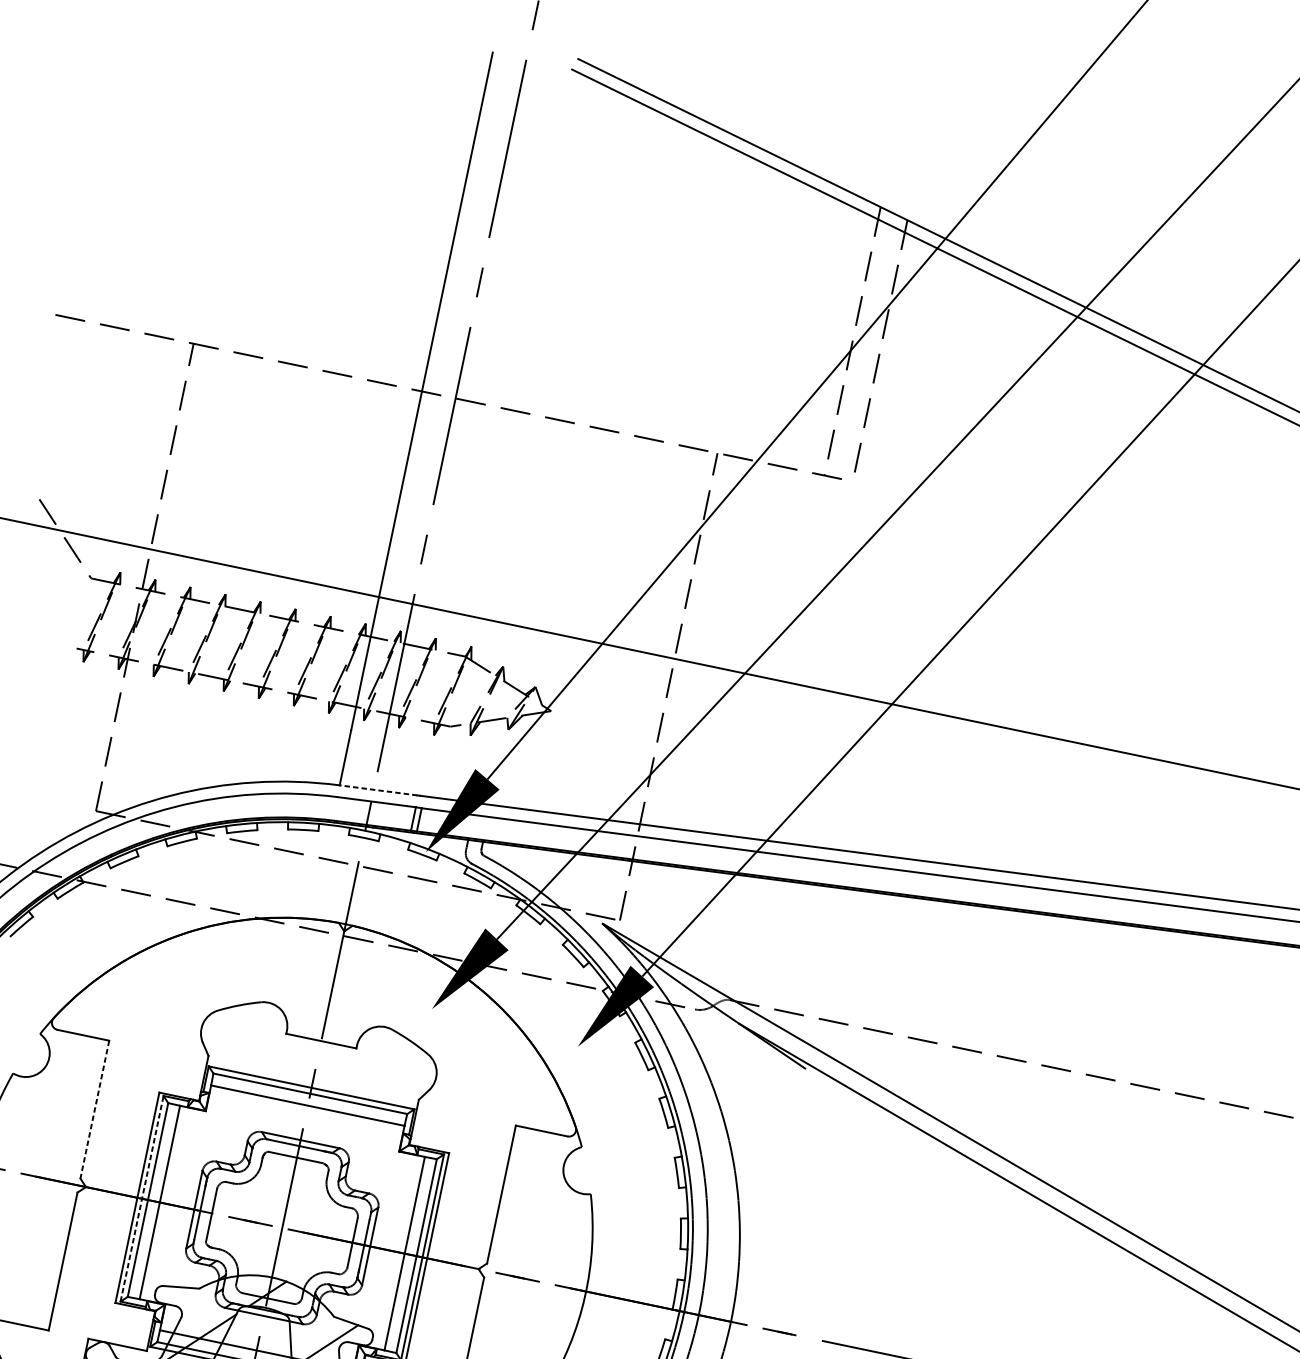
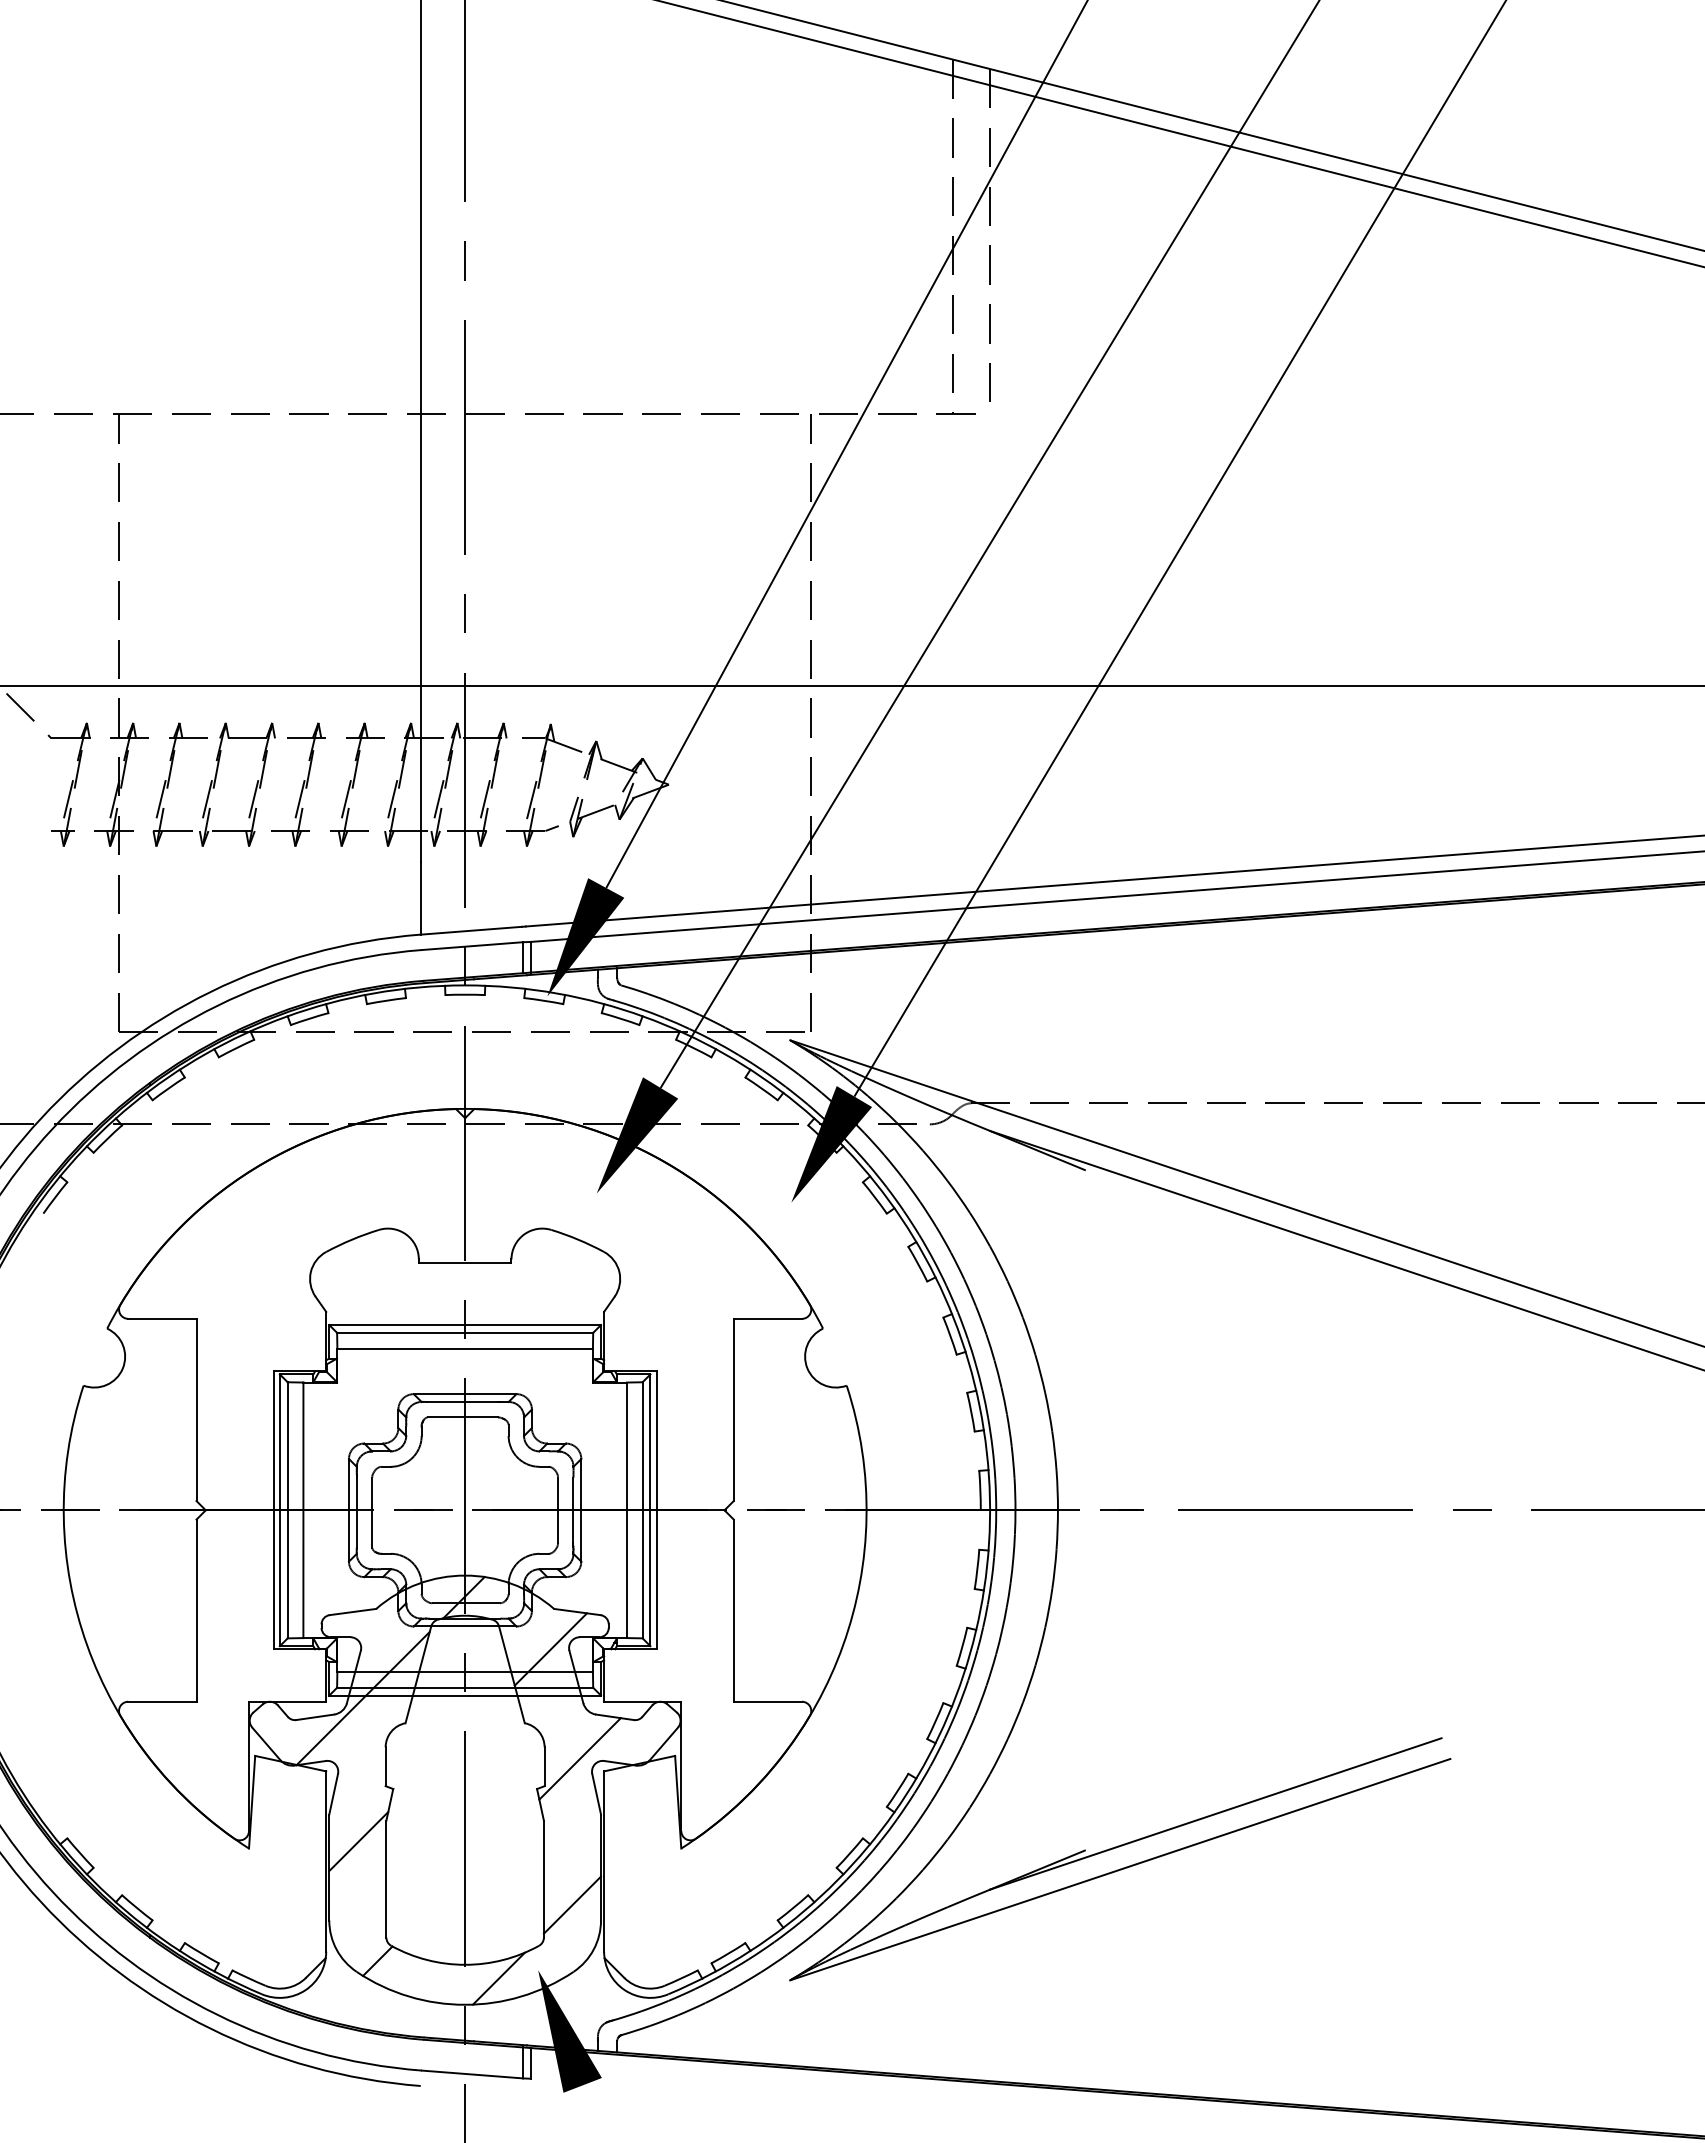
line: (378, 790) -> (471, 930), dashed -> solid
line: (94, 1110) -> (196, 1410), dashed -> solid
line: (141, 1198) -> (279, 1510), dashed -> solid

